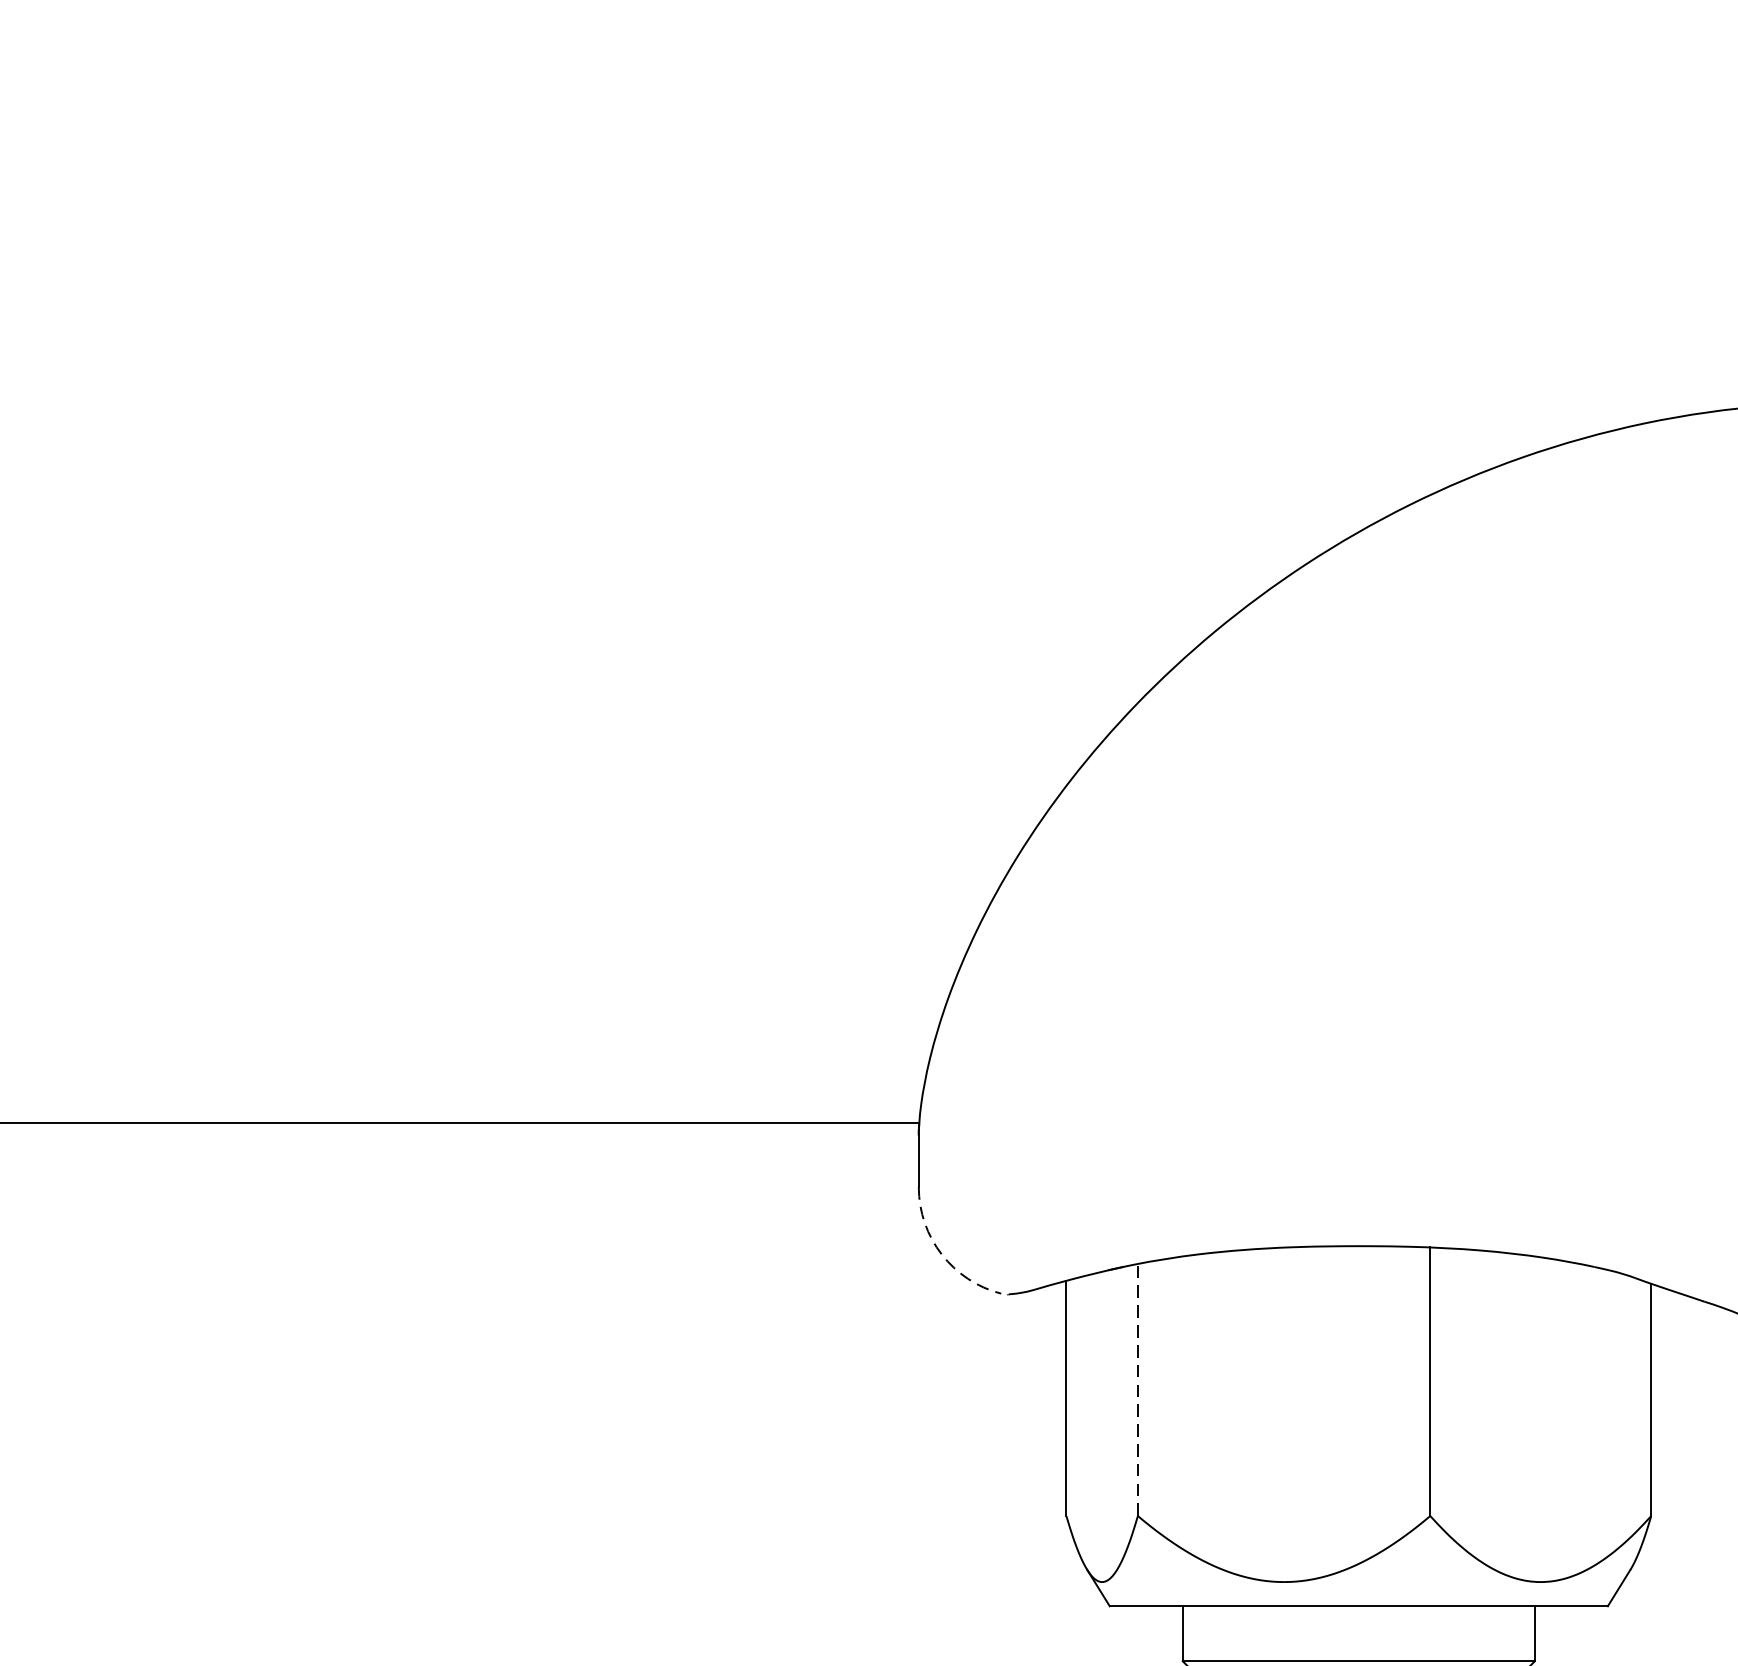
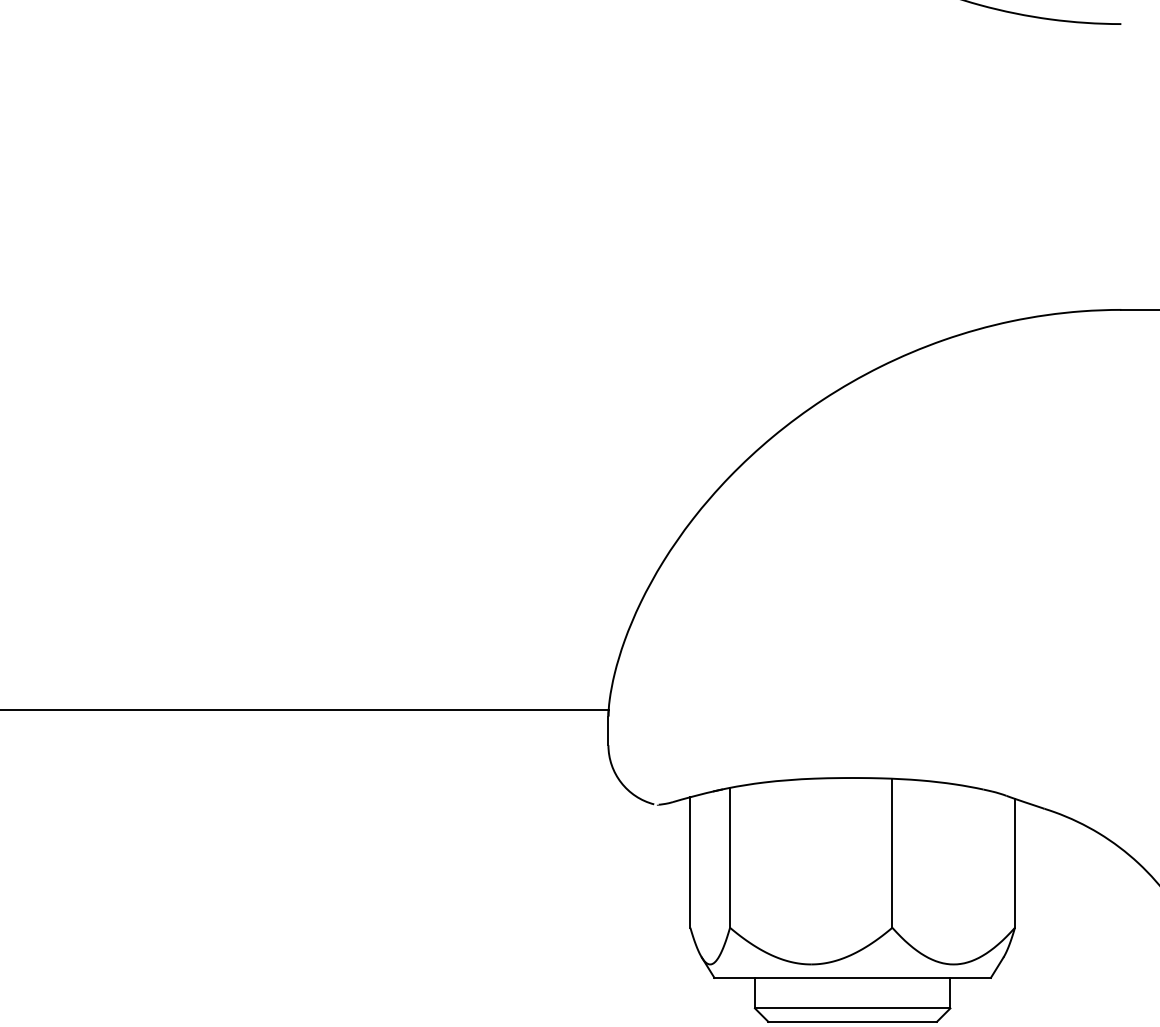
arc: (942, 1254) -> (621, 782), dashed -> solid
line: (1138, 1389) -> (730, 857), dashed -> solid

